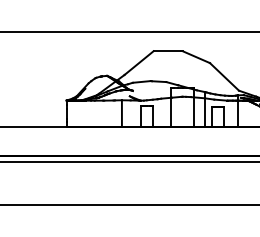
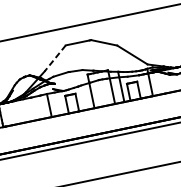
line: (139, 63) -> (55, 58), solid -> dashed

